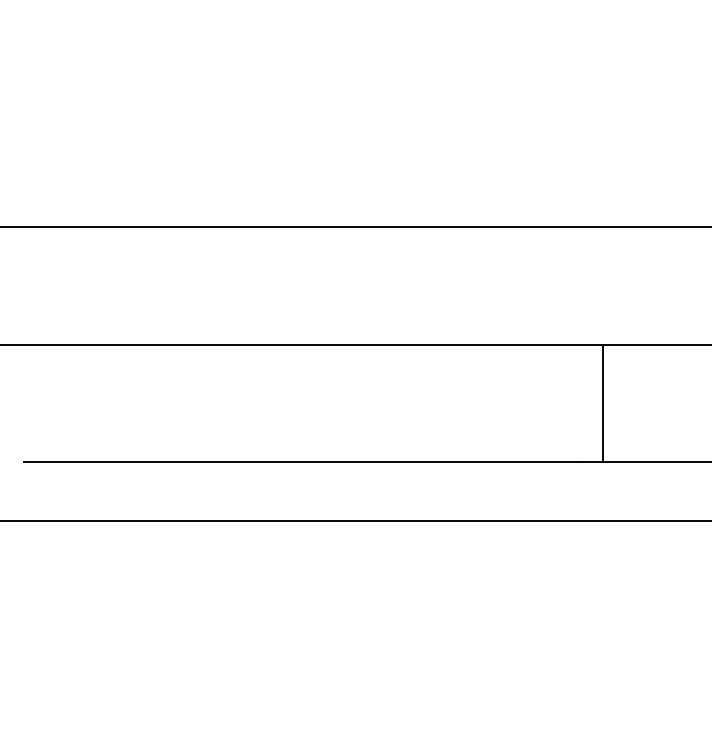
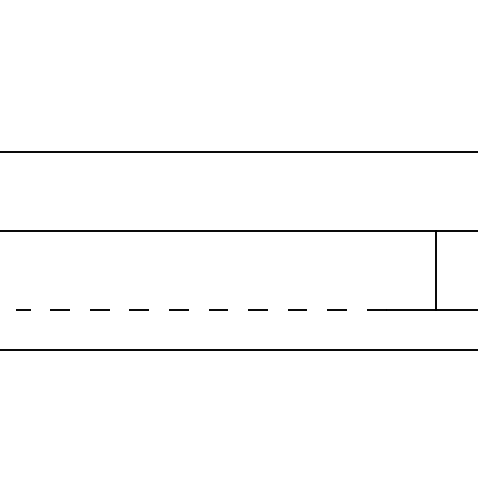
line: (602, 403) -> (435, 270), moved
line: (298, 462) -> (200, 310), solid -> dashed

